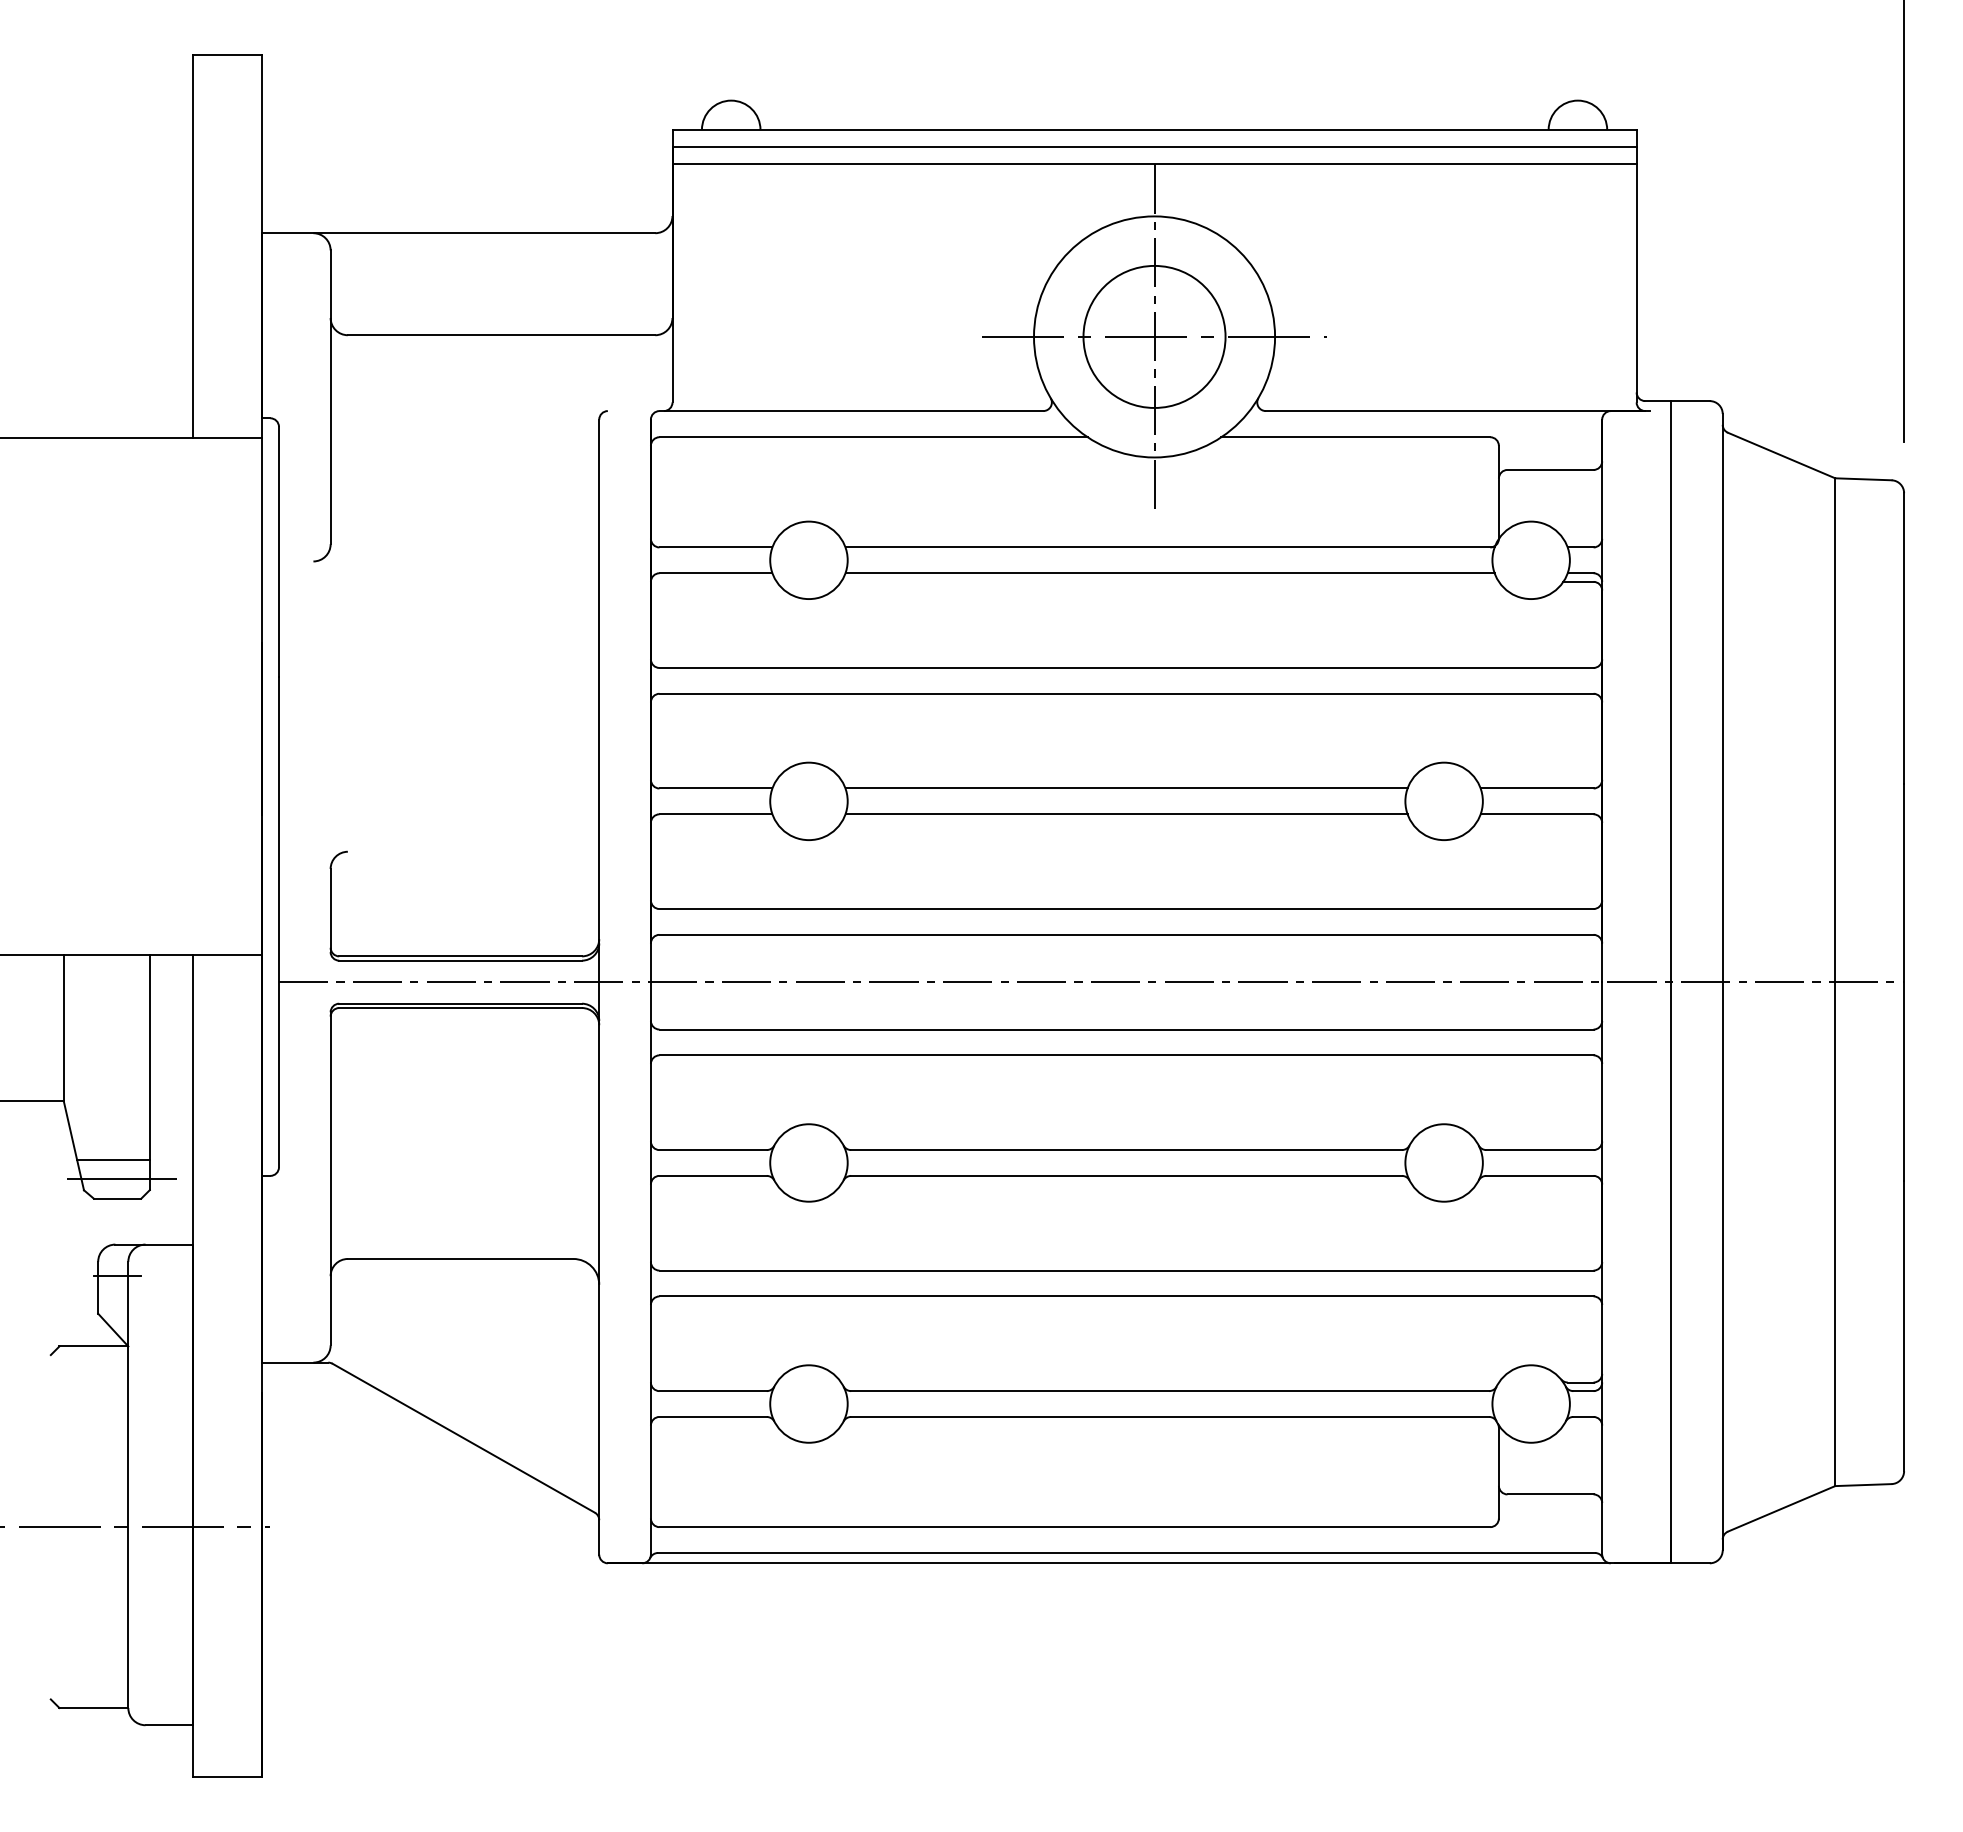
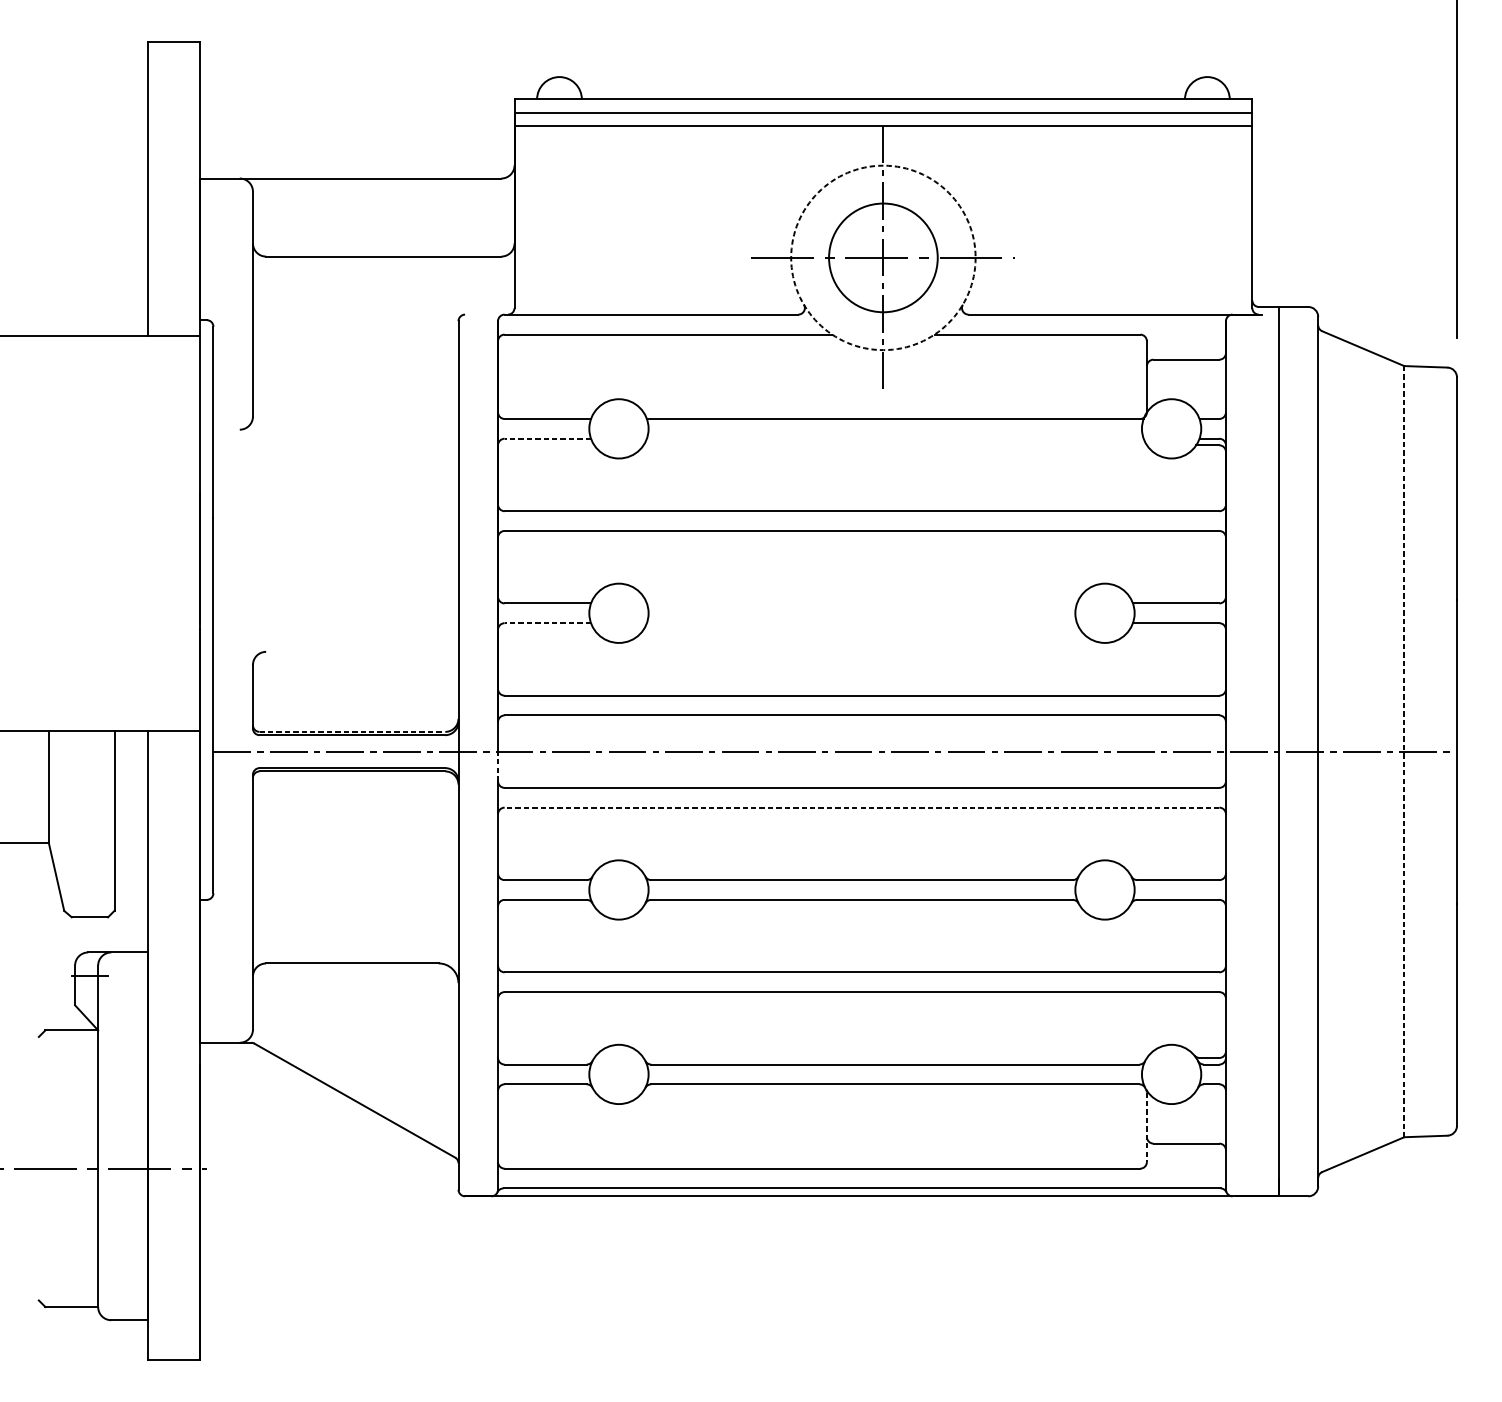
circle: (1154, 336) -> (883, 257), solid -> dashed
line: (715, 573) -> (547, 438), solid -> dashed
line: (1169, 573) -> (894, 438), removed
line: (1126, 788) -> (861, 603), removed
line: (715, 814) -> (547, 623), solid -> dashed
line: (1126, 814) -> (861, 623), removed
line: (461, 956) -> (353, 731), solid -> dashed
line: (1835, 982) -> (1404, 751), solid -> dashed
line: (650, 1001) -> (497, 766), solid -> dashed
line: (1126, 1055) -> (861, 807), solid -> dashed
line: (113, 1159) -> (86, 887), removed
line: (122, 1179) -> (93, 902), removed
line: (1498, 1473) -> (1146, 1127), solid -> dashed

